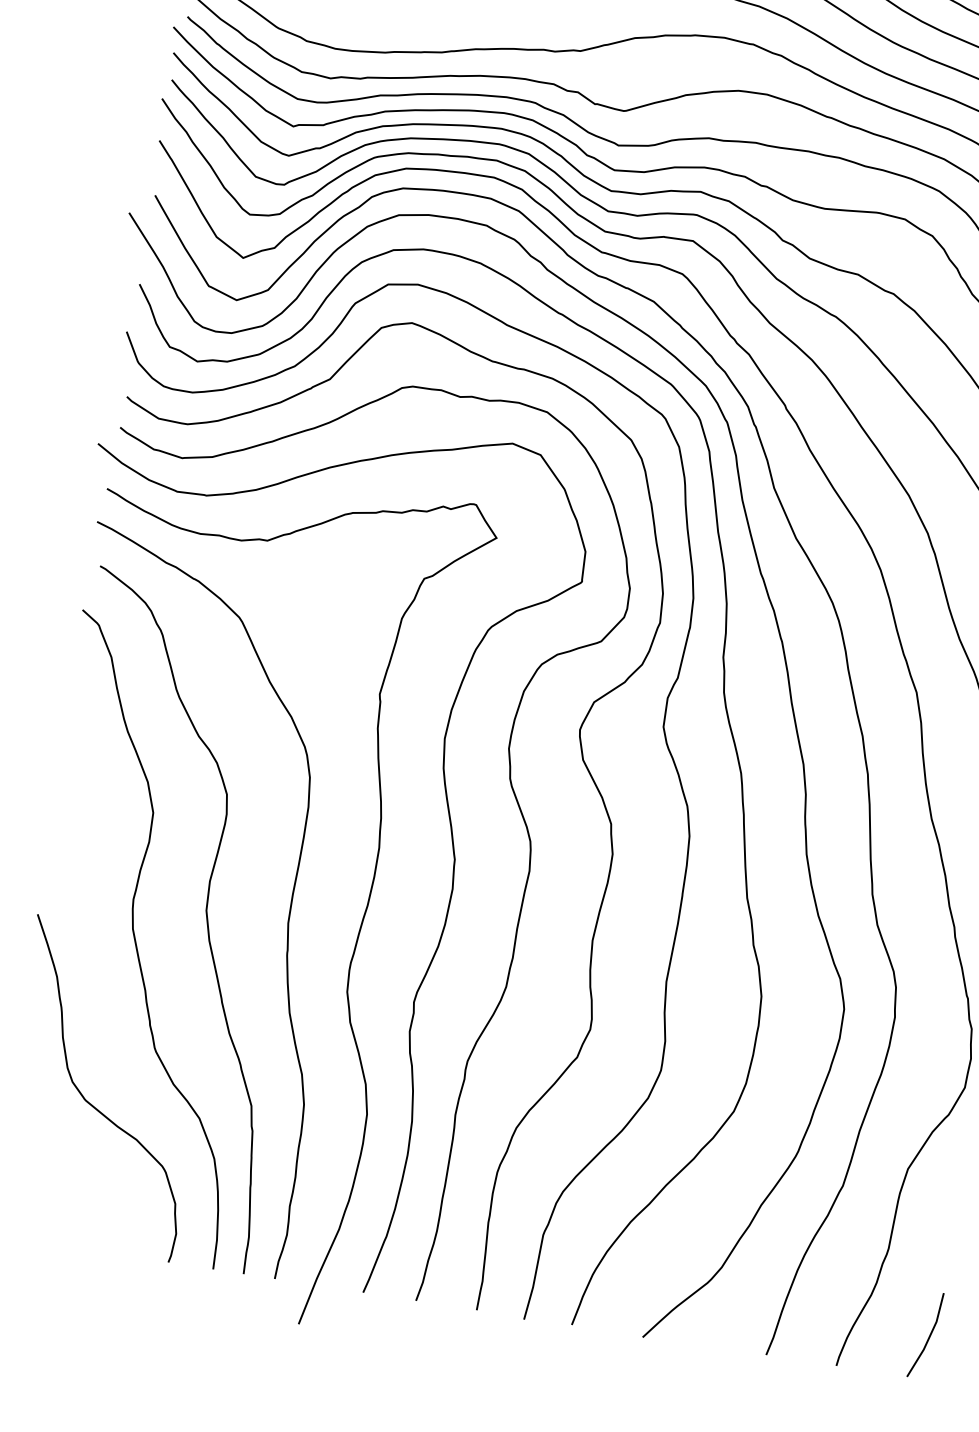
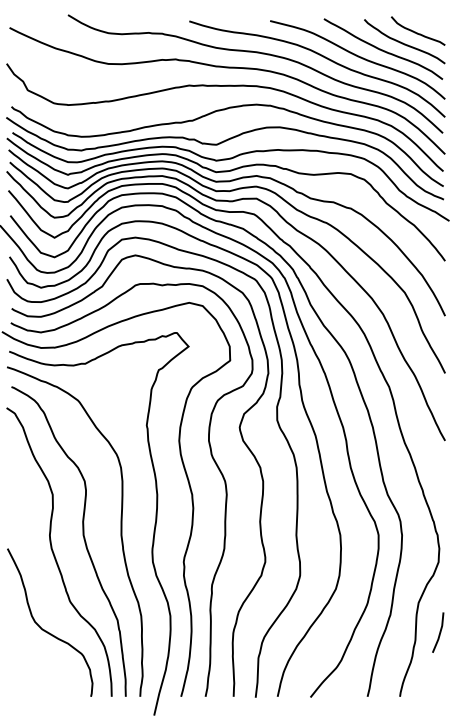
line: (928, 1335) -> (439, 632), moved

